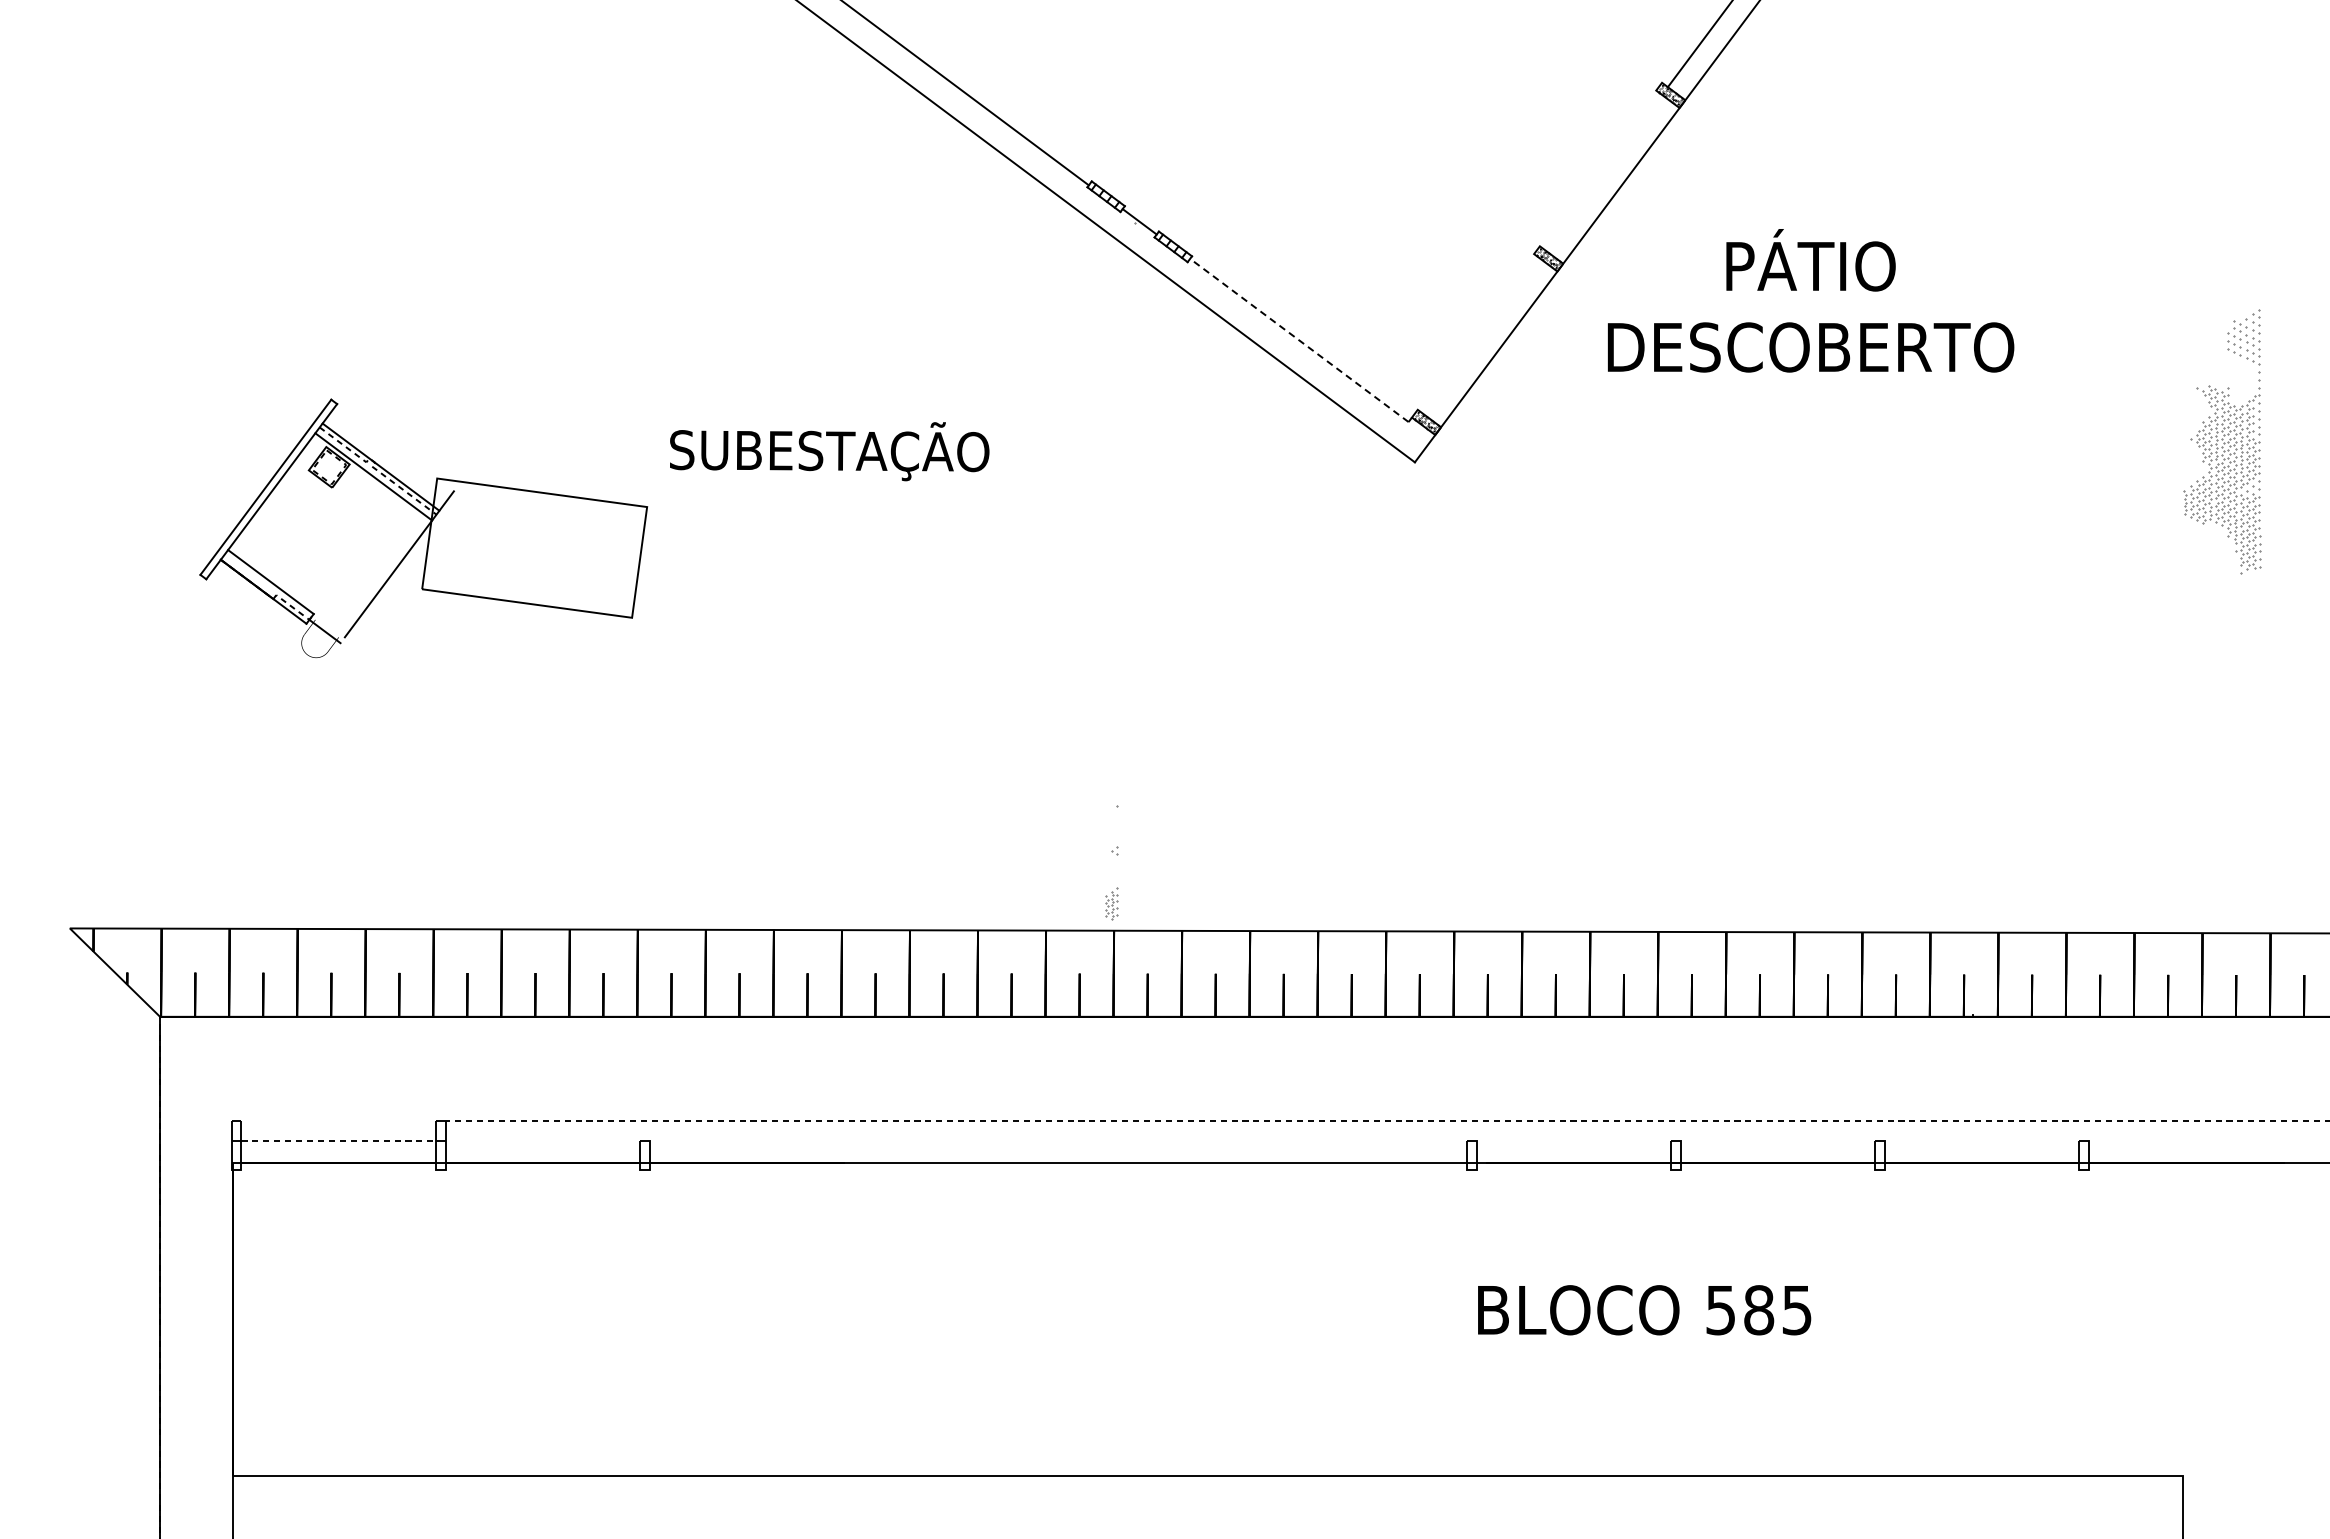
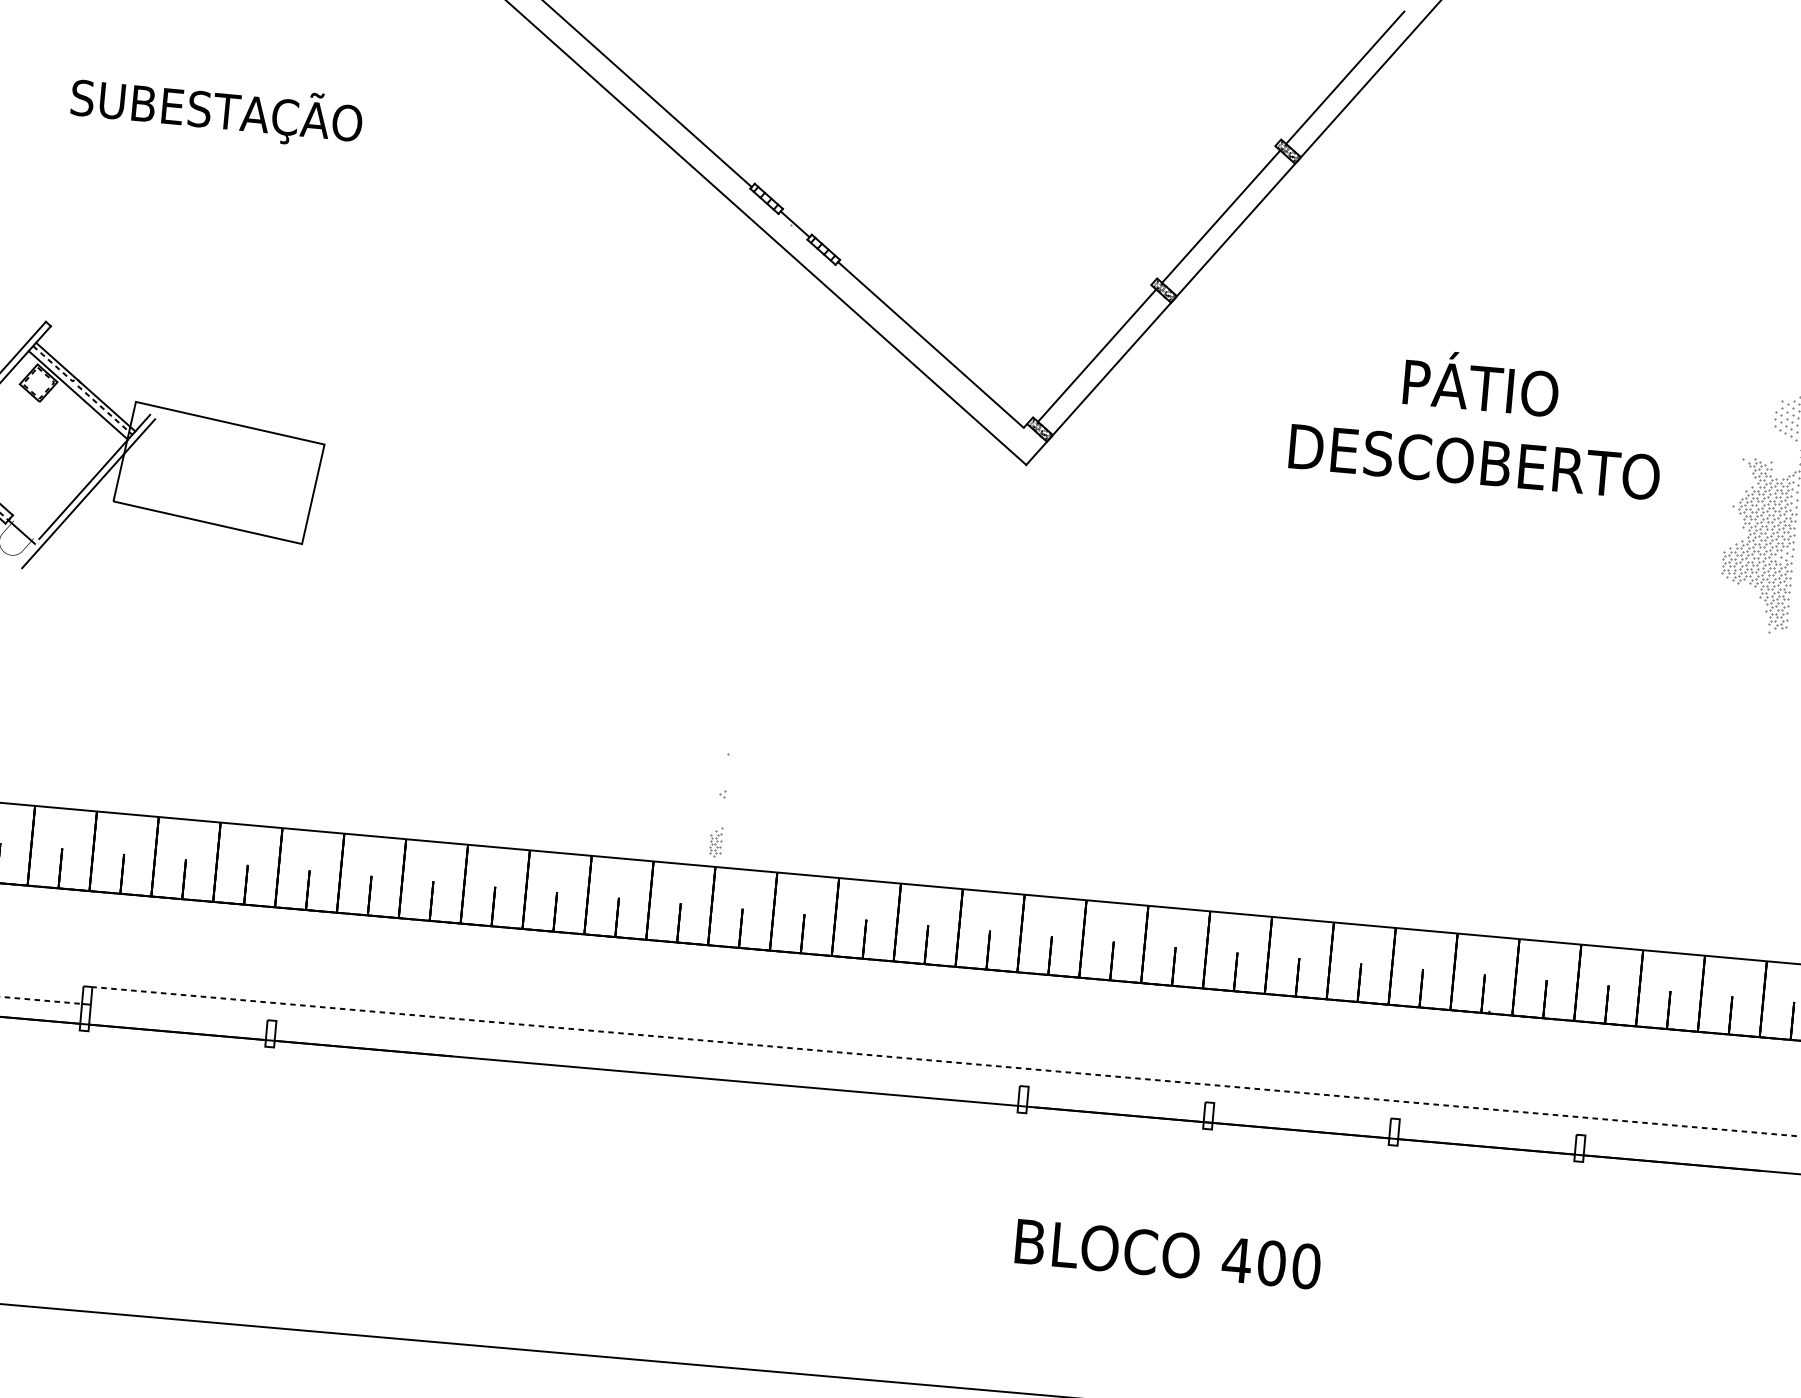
line: (1603, 172) -> (1220, 216), added
text: (1811, 300) -> (1478, 419), moved
line: (1481, 336) -> (1096, 355), added
line: (1298, 340) -> (930, 344), dashed -> solid
text: (829, 451) -> (216, 111), moved
line: (393, 582) -> (87, 492), added
text: (1758, 1310) -> (1271, 1263), 585 -> 400

